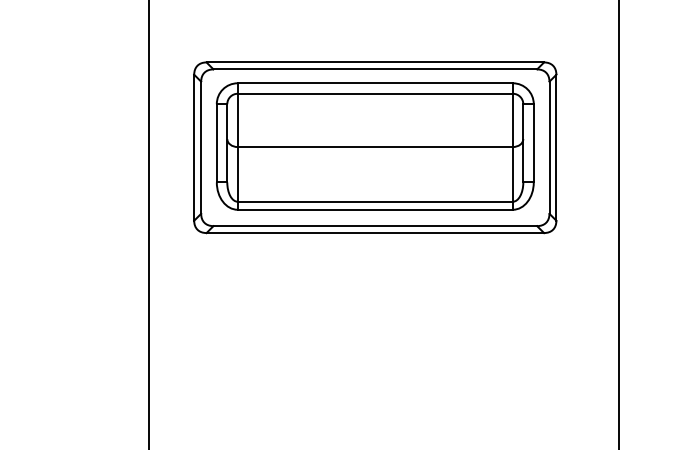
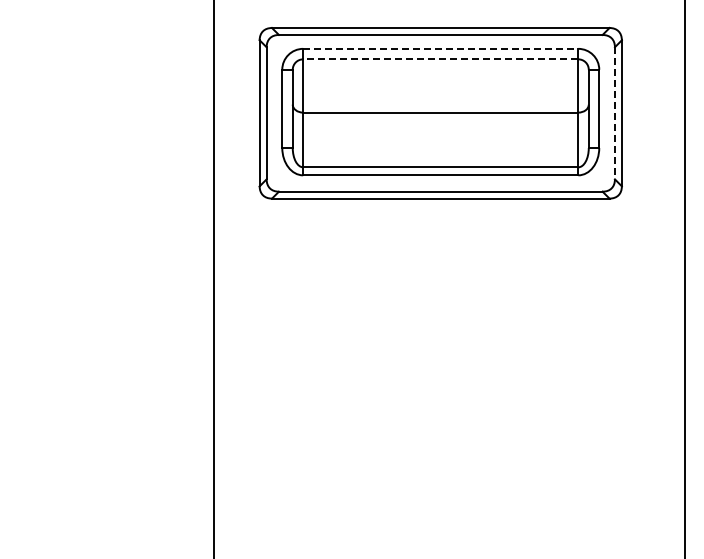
line: (375, 82) -> (440, 48), solid -> dashed
line: (375, 93) -> (440, 59), solid -> dashed
line: (549, 147) -> (614, 113), solid -> dashed

